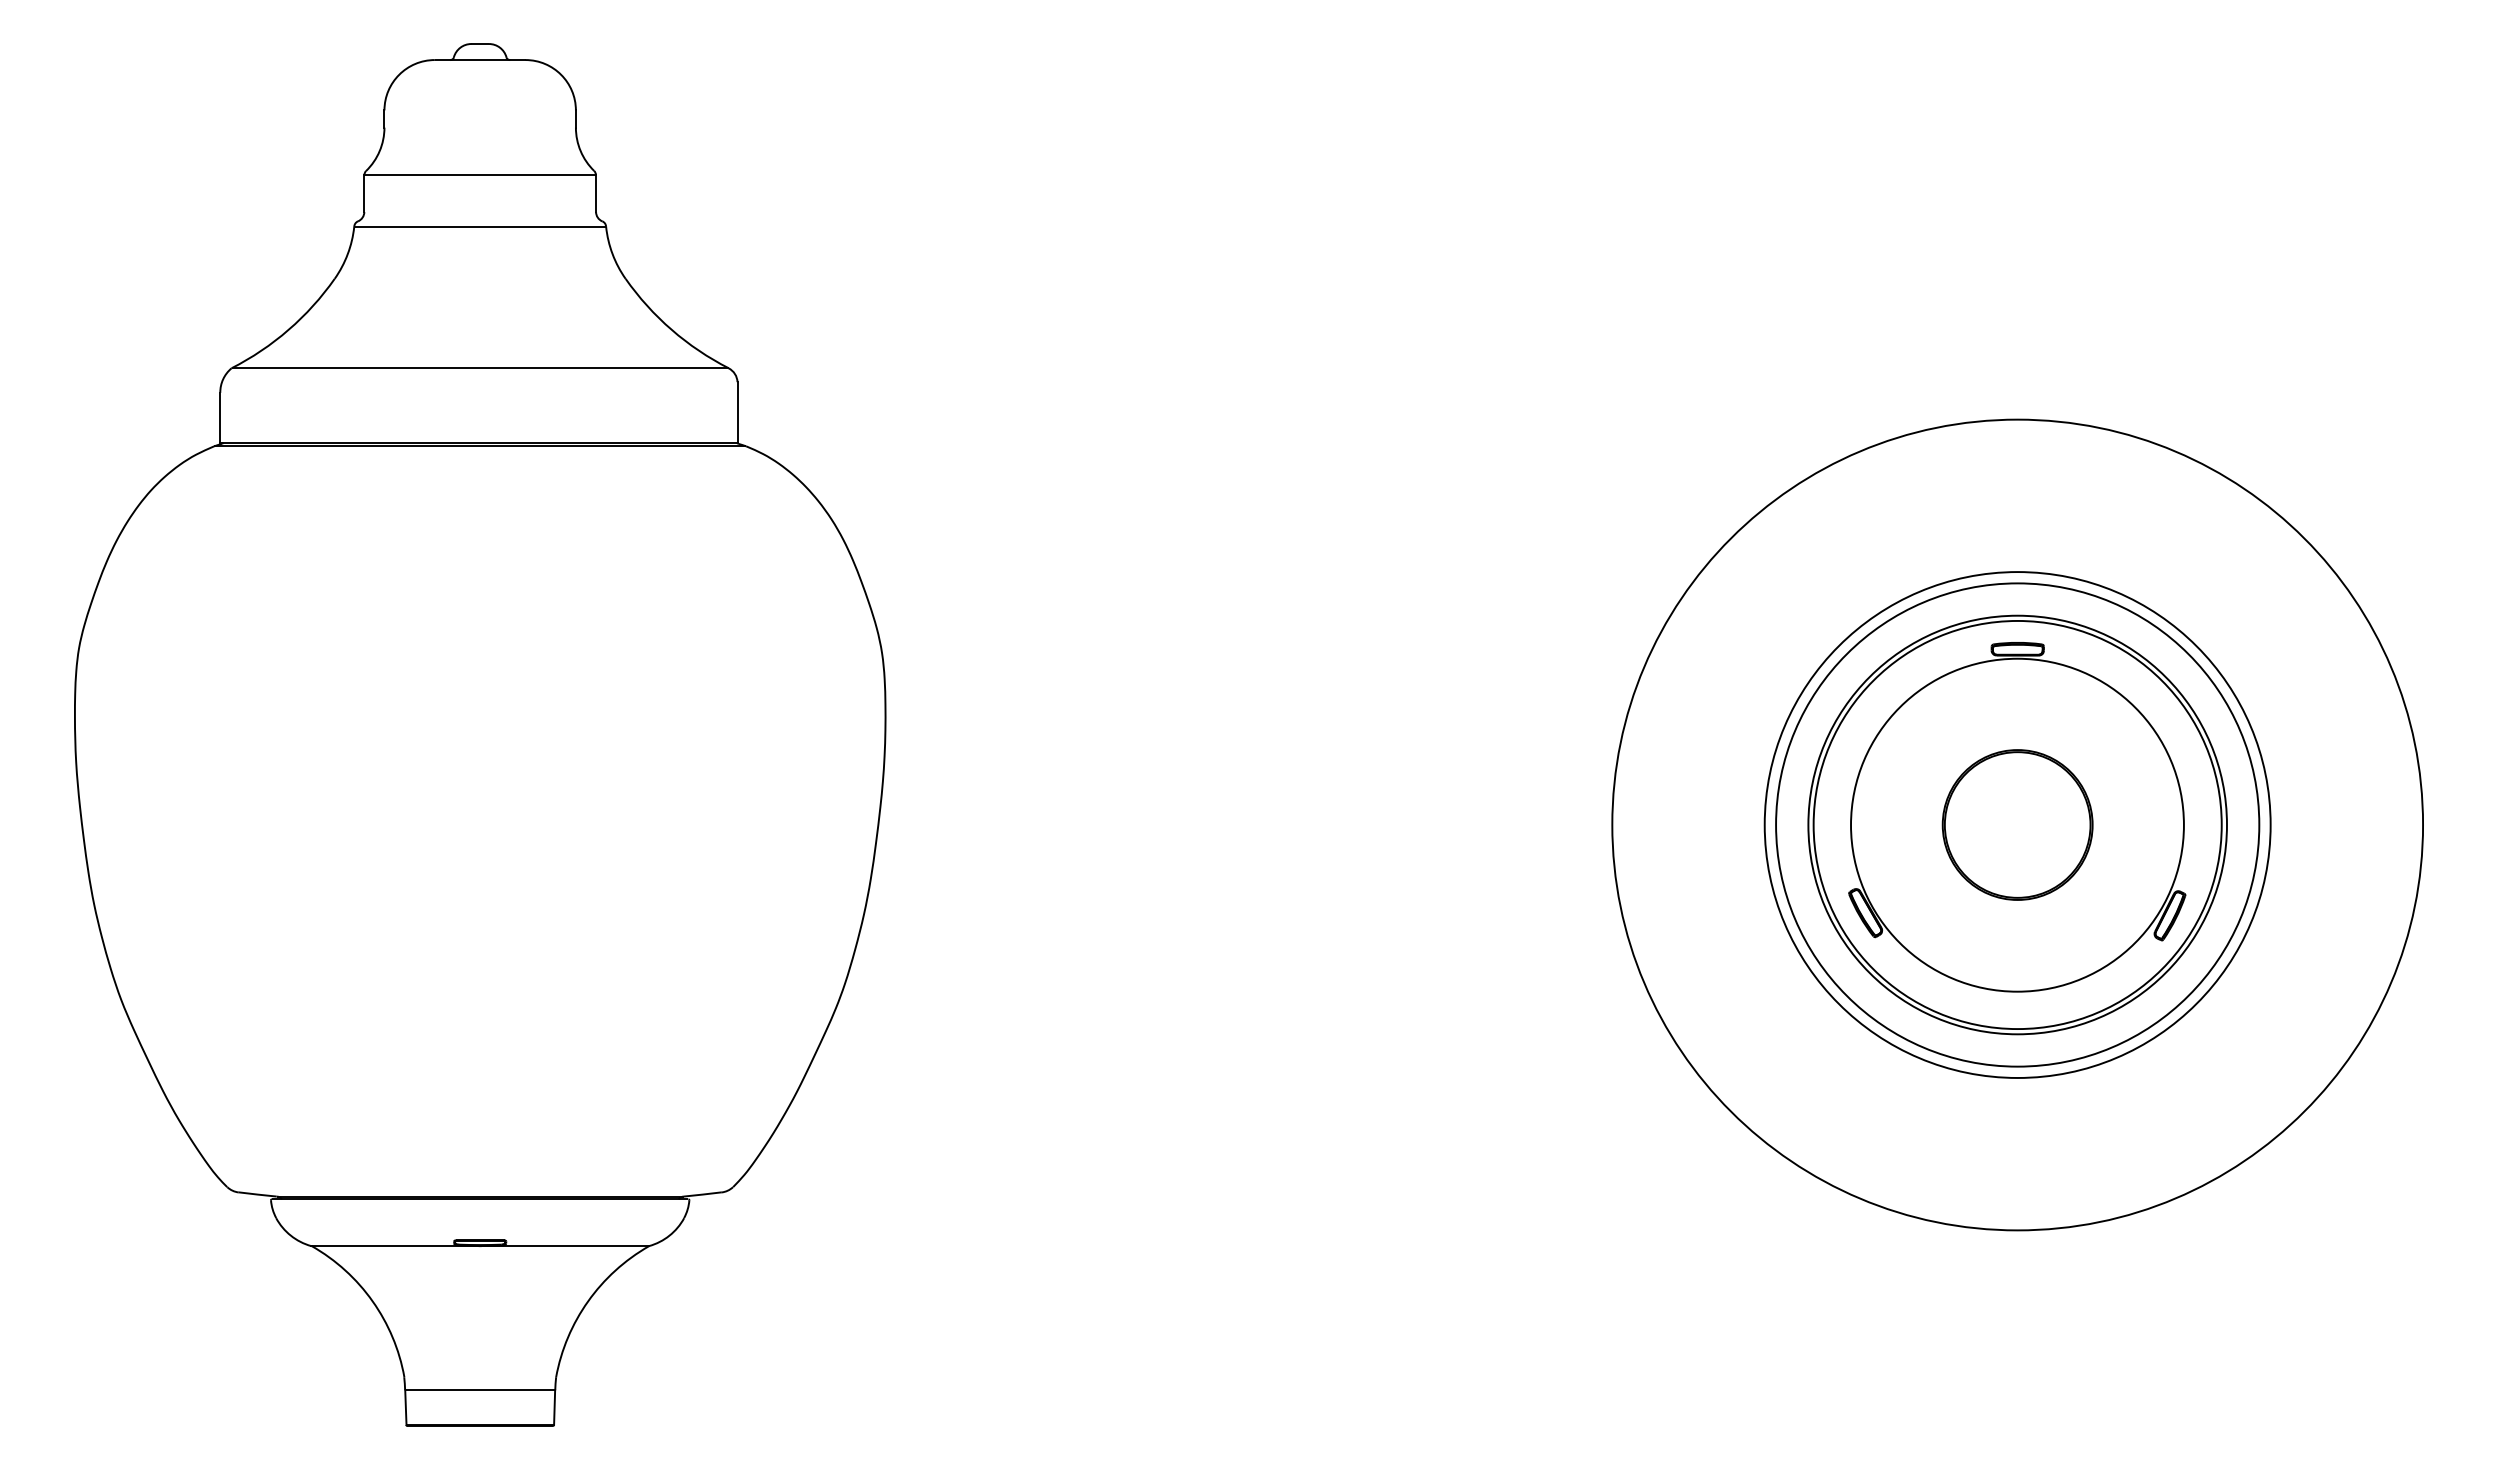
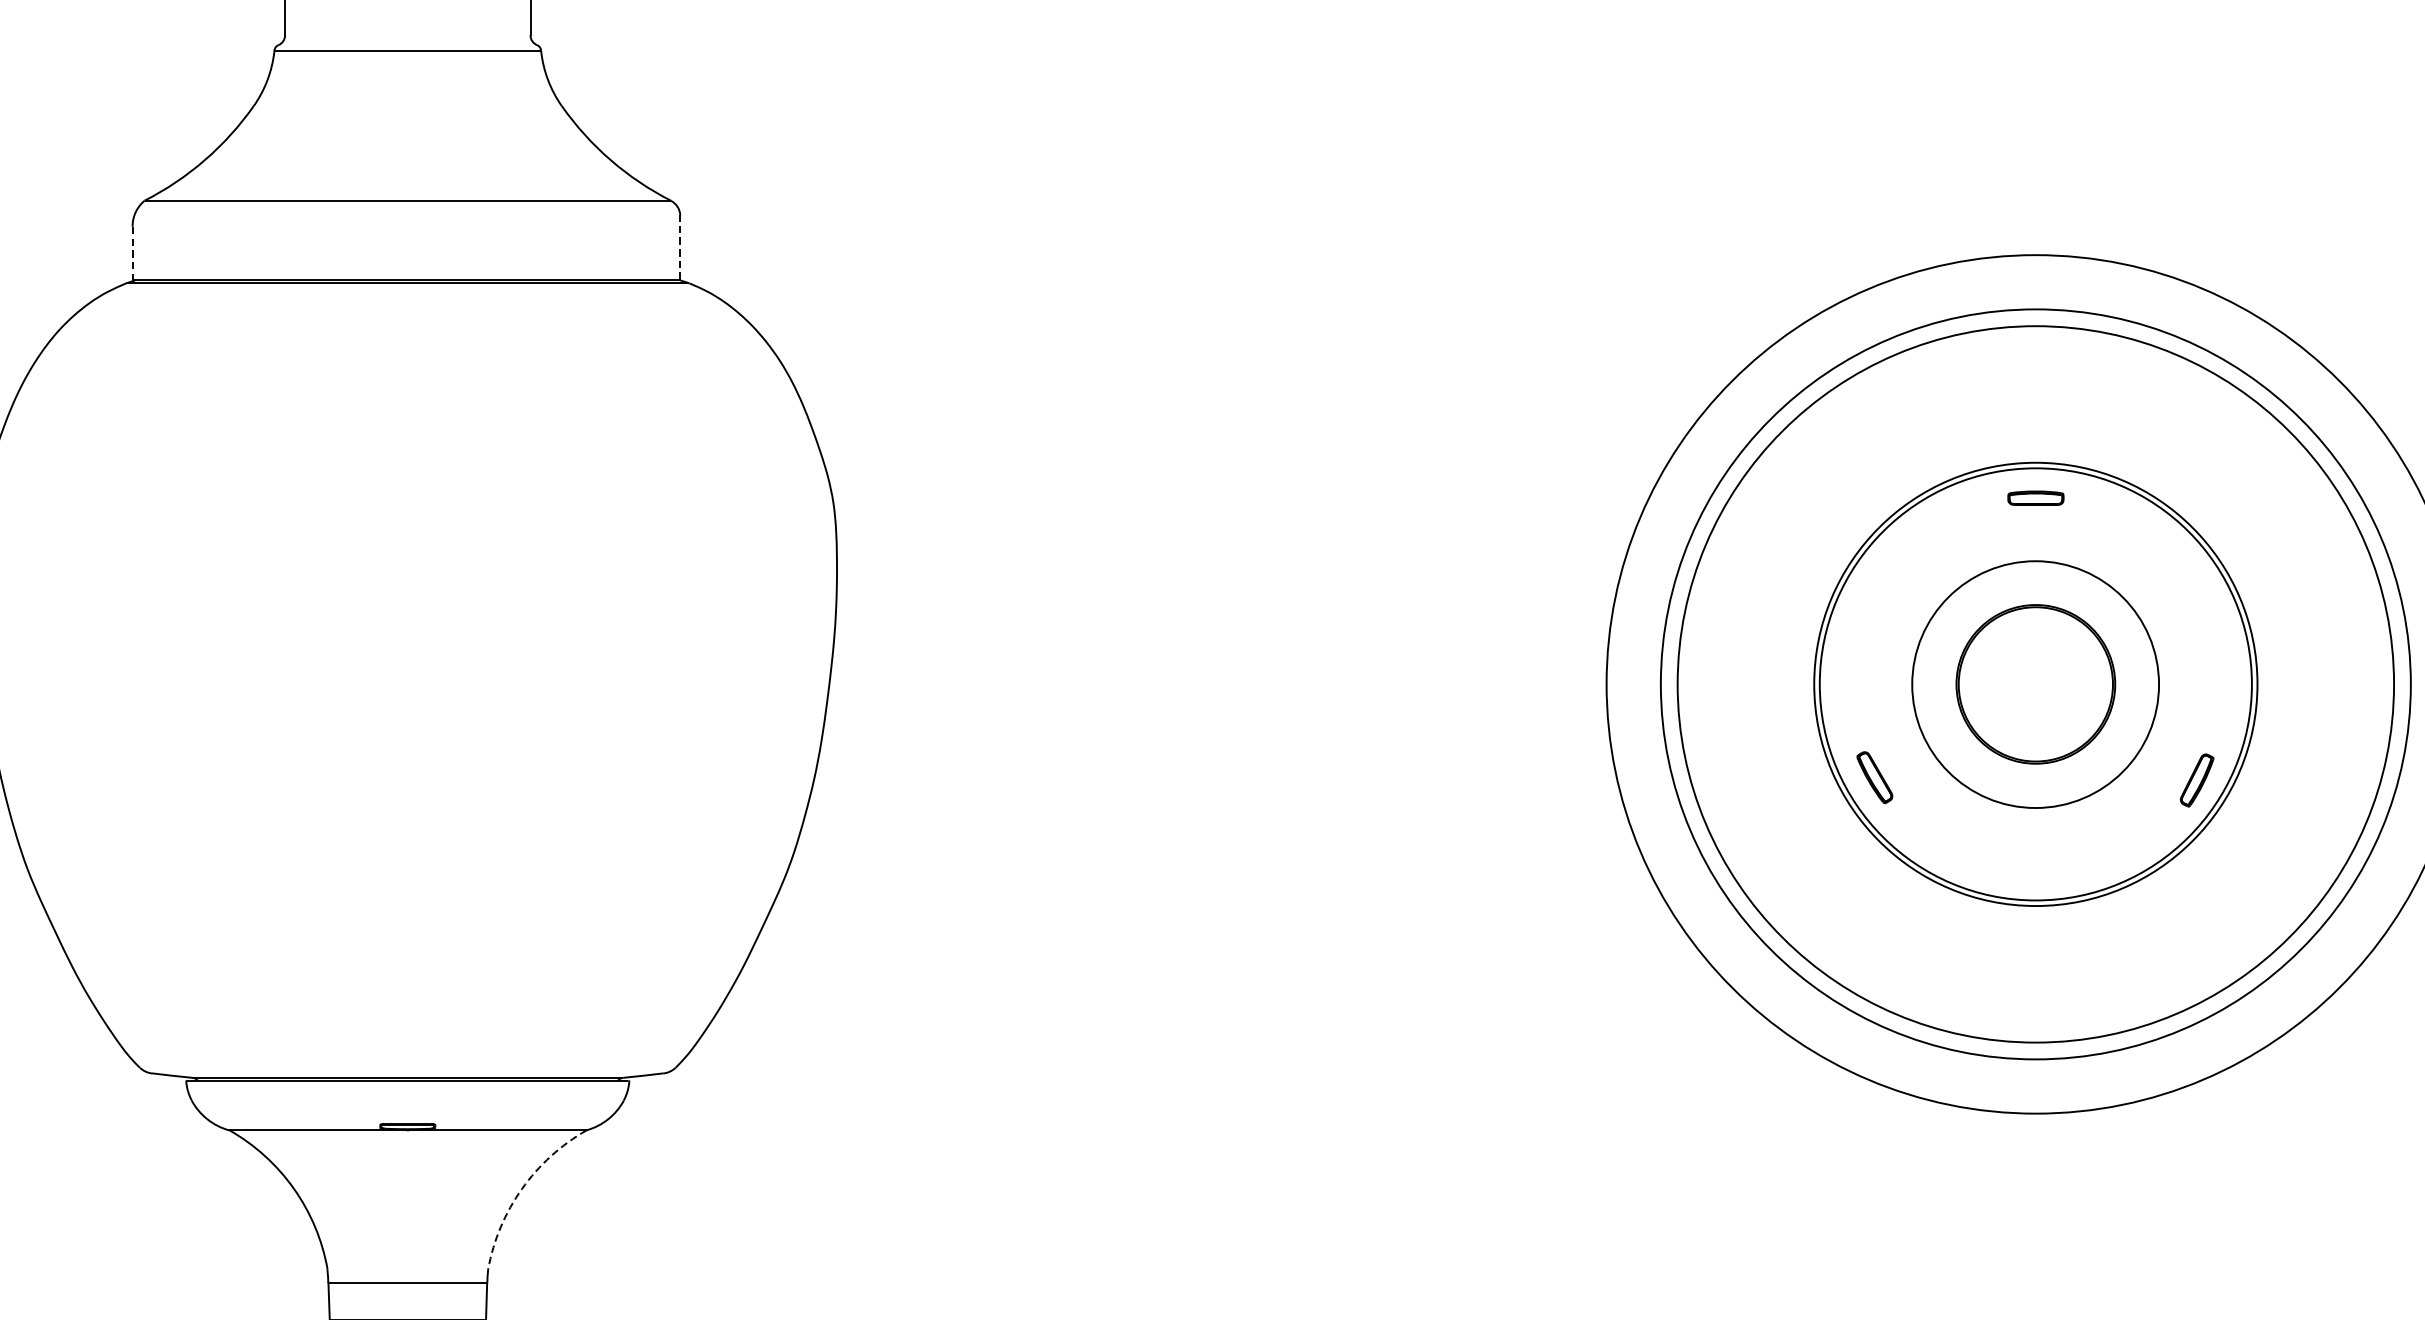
line: (737, 412) -> (680, 247), solid -> dashed
line: (220, 417) -> (132, 252), solid -> dashed
circle: (2017, 824) -> (2035, 683), size x0.7
circle: (2017, 824) -> (2035, 683), size x1.4
circle: (2017, 824) -> (2035, 683), size x1.4
arc: (588, 1301) -> (522, 1188), solid -> dashed

